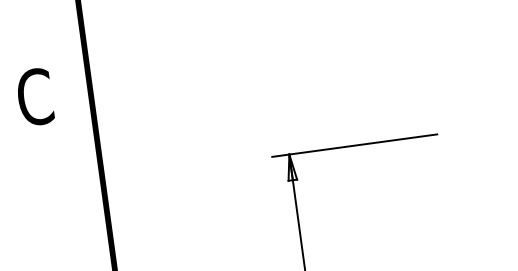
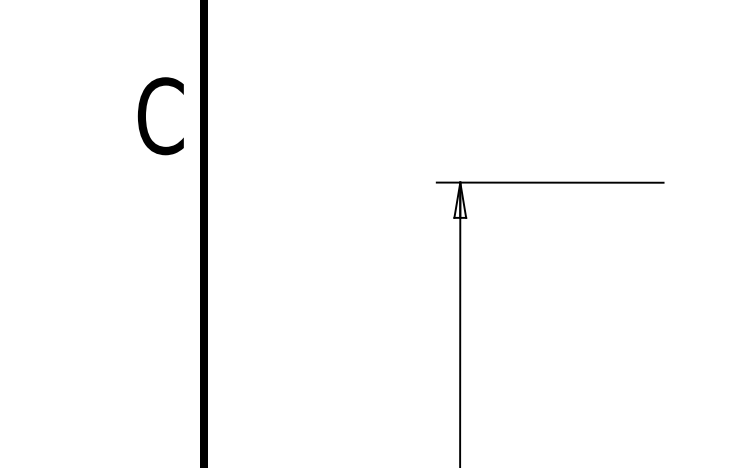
text: (34, 97) -> (160, 116), moved

